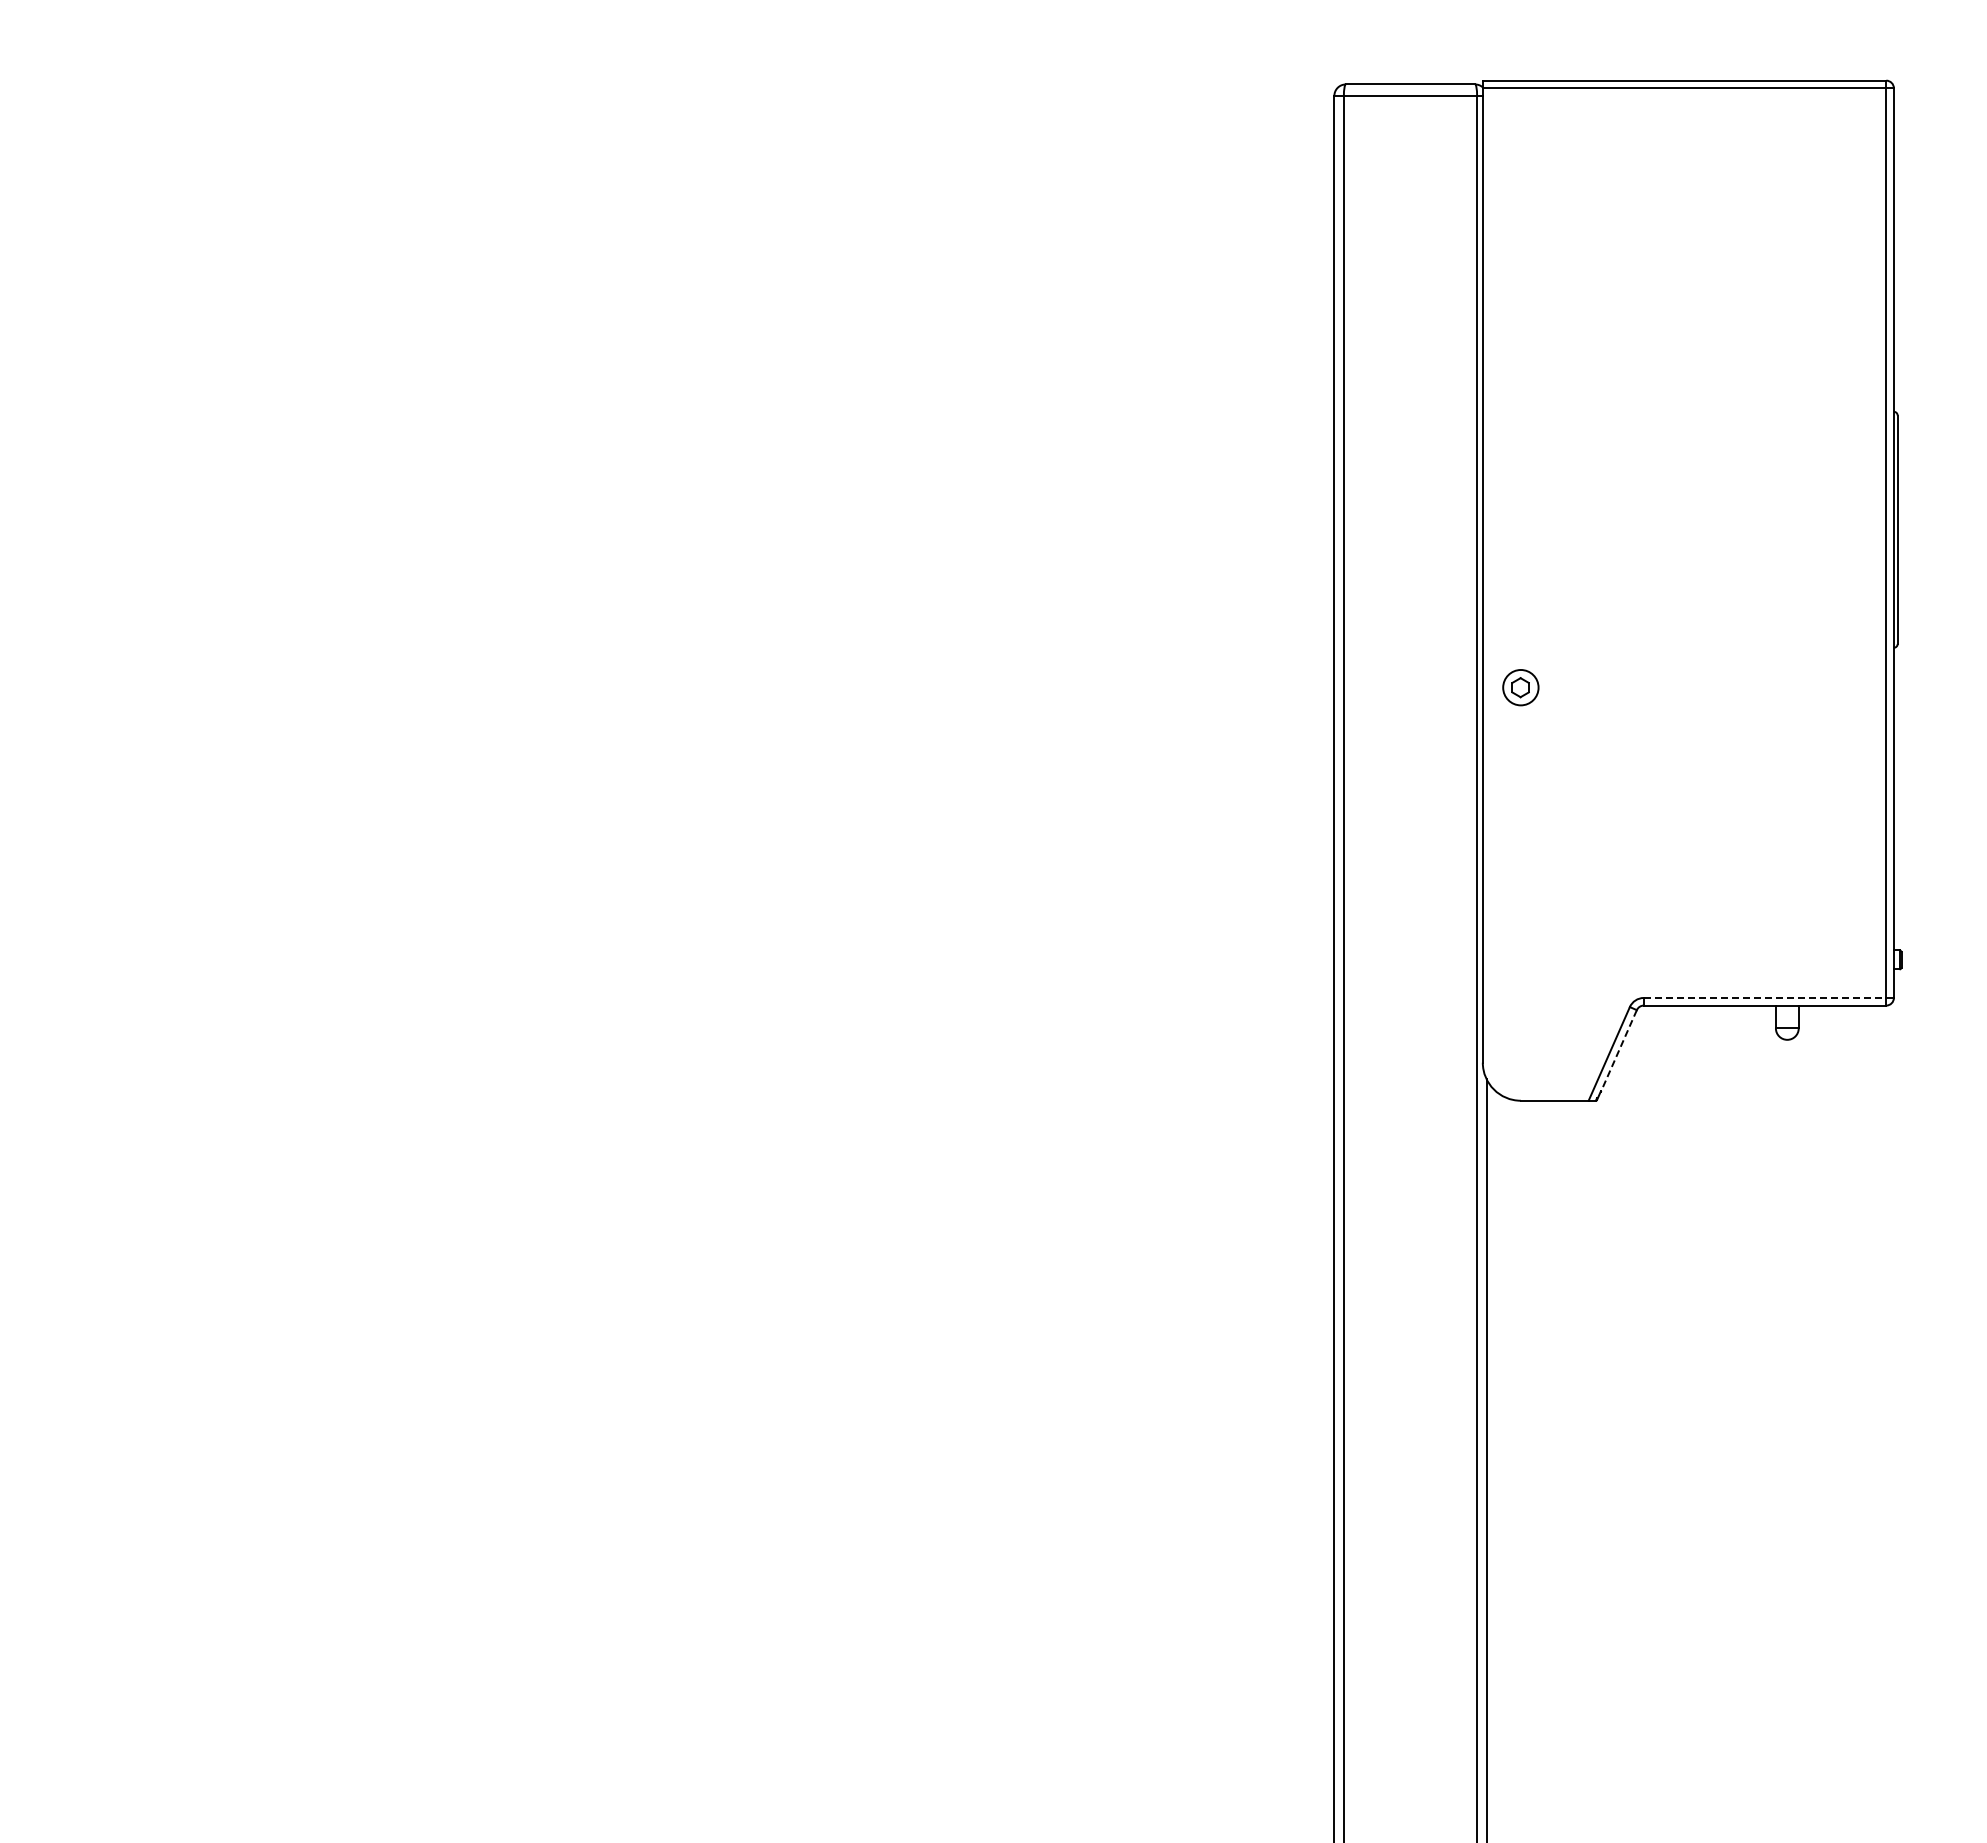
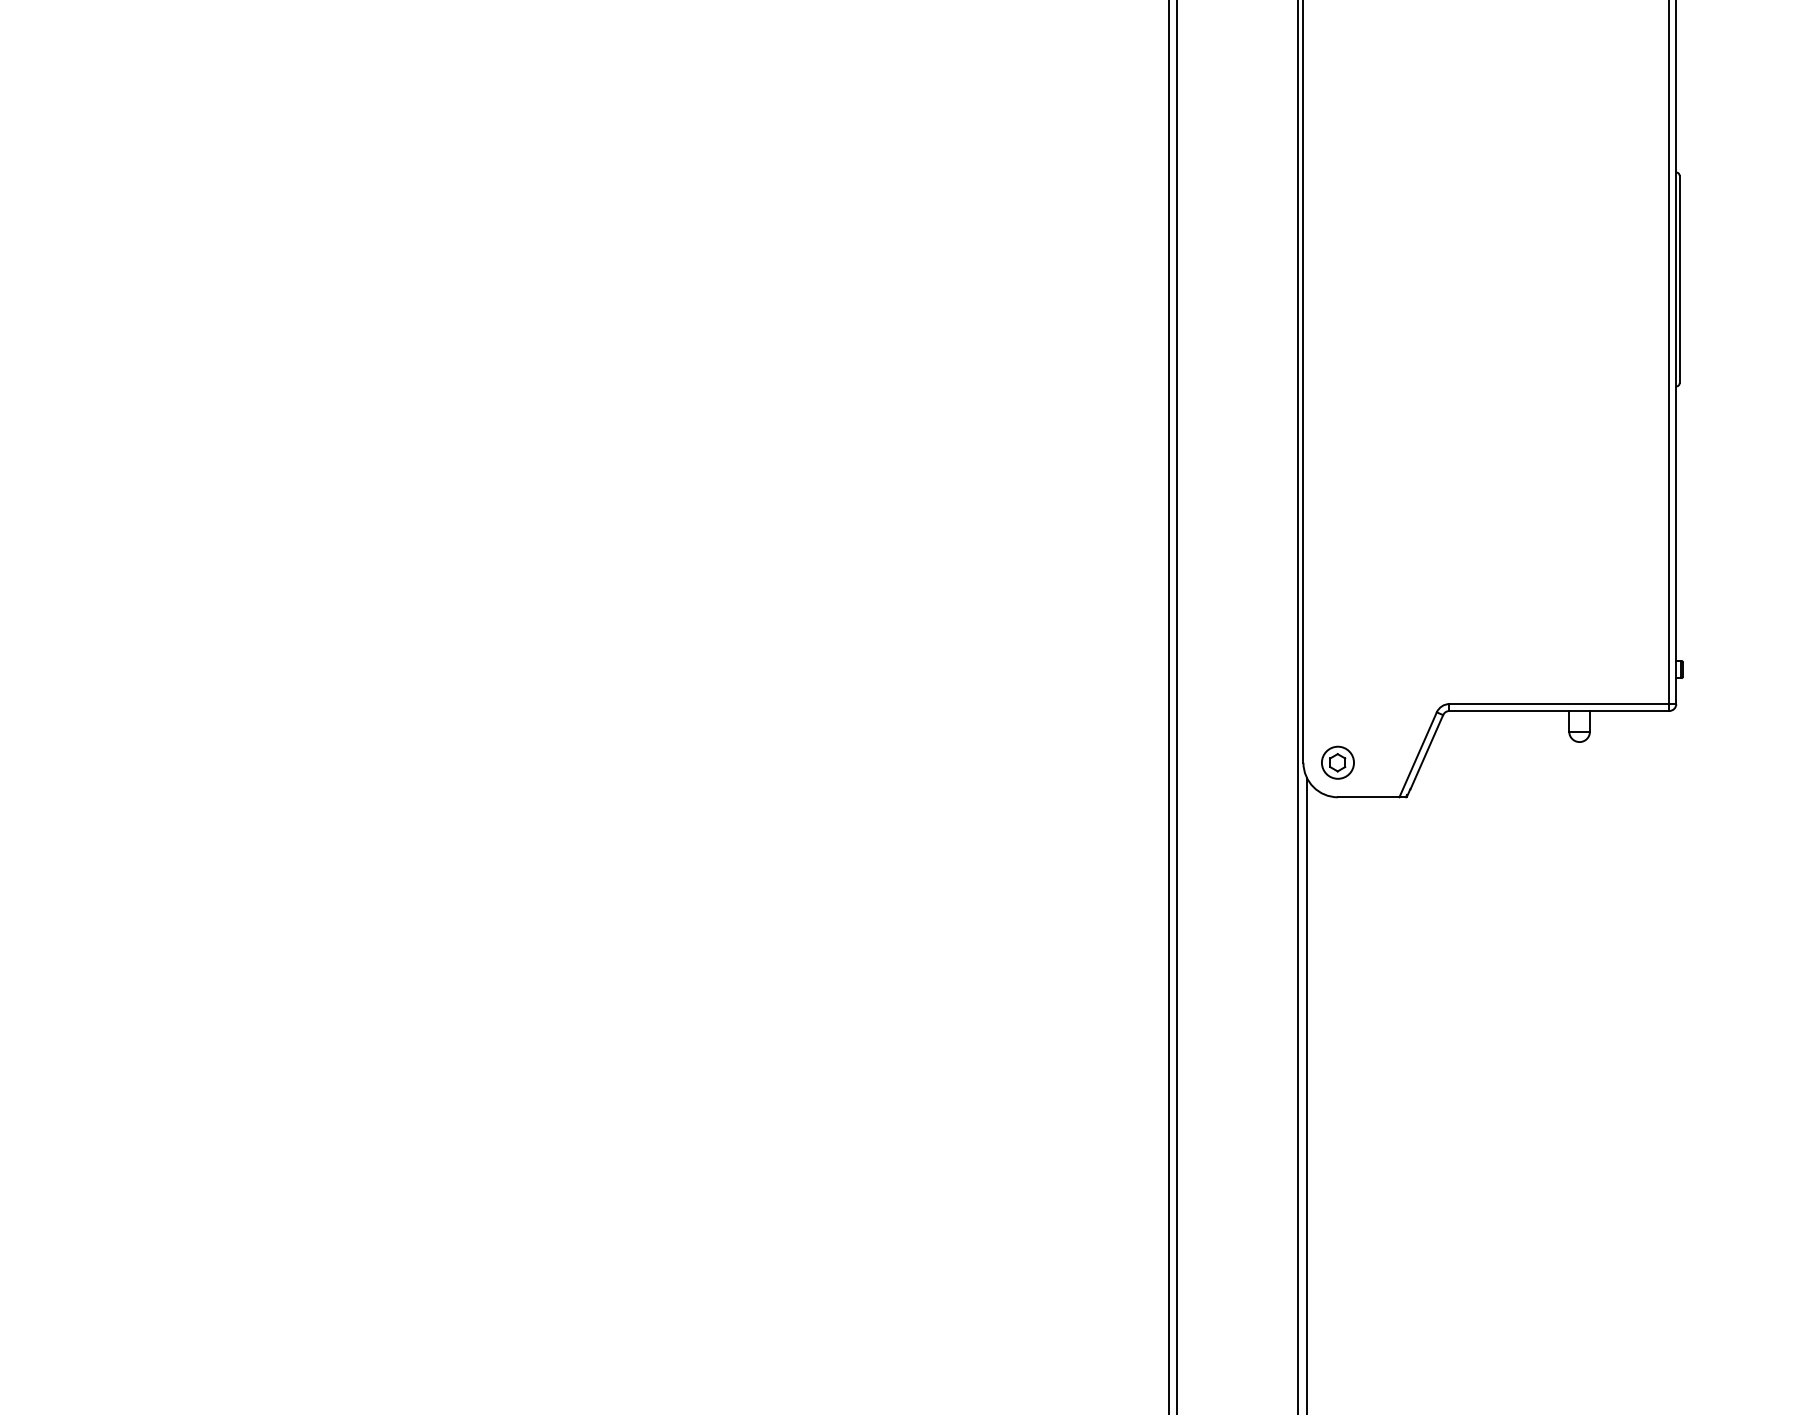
part: (1520, 687) -> (1337, 762), moved
line: (1765, 997) -> (1559, 703), dashed -> solid
line: (1618, 1051) -> (1426, 752), dashed -> solid

